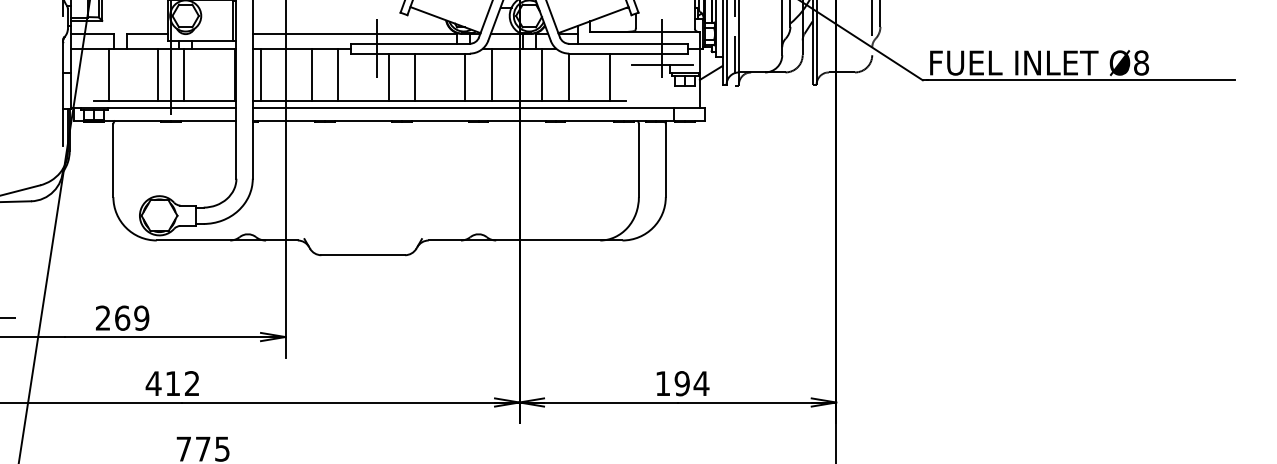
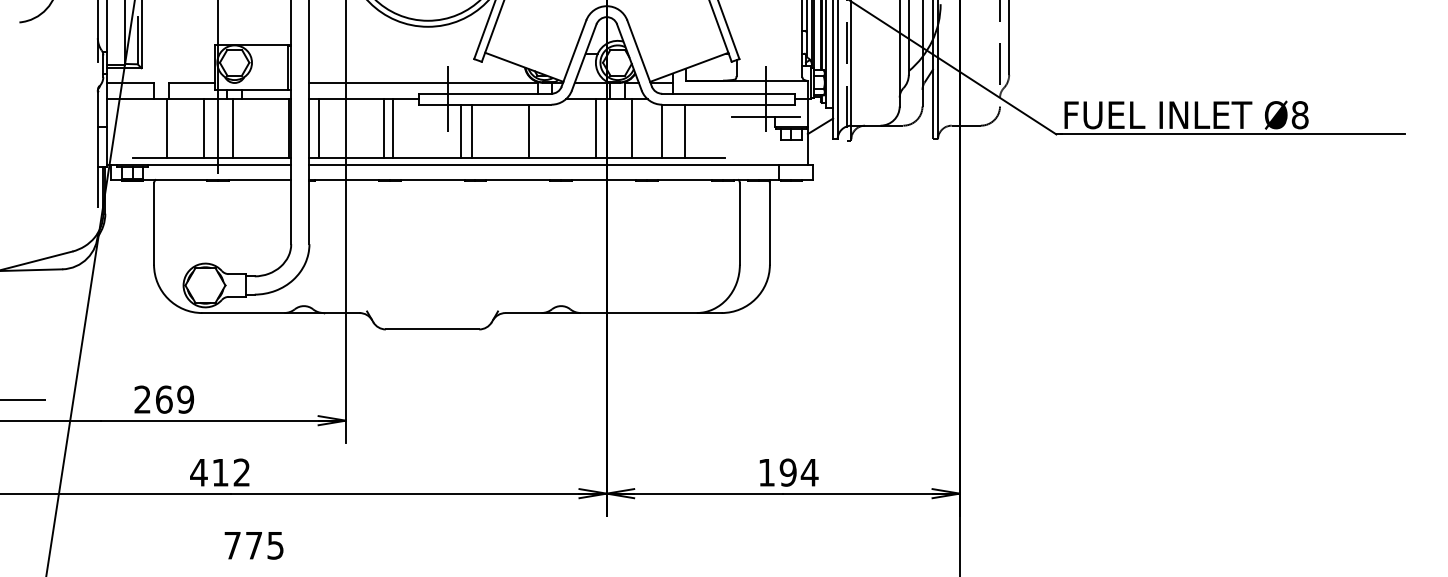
line: (108, 74) -> (166, 128), moved
line: (312, 74) -> (393, 128), moved
line: (338, 74) -> (384, 128), moved
line: (491, 74) -> (595, 128), moved
line: (415, 76) -> (472, 130), moved
line: (465, 76) -> (528, 130), moved
line: (609, 76) -> (685, 130), moved

